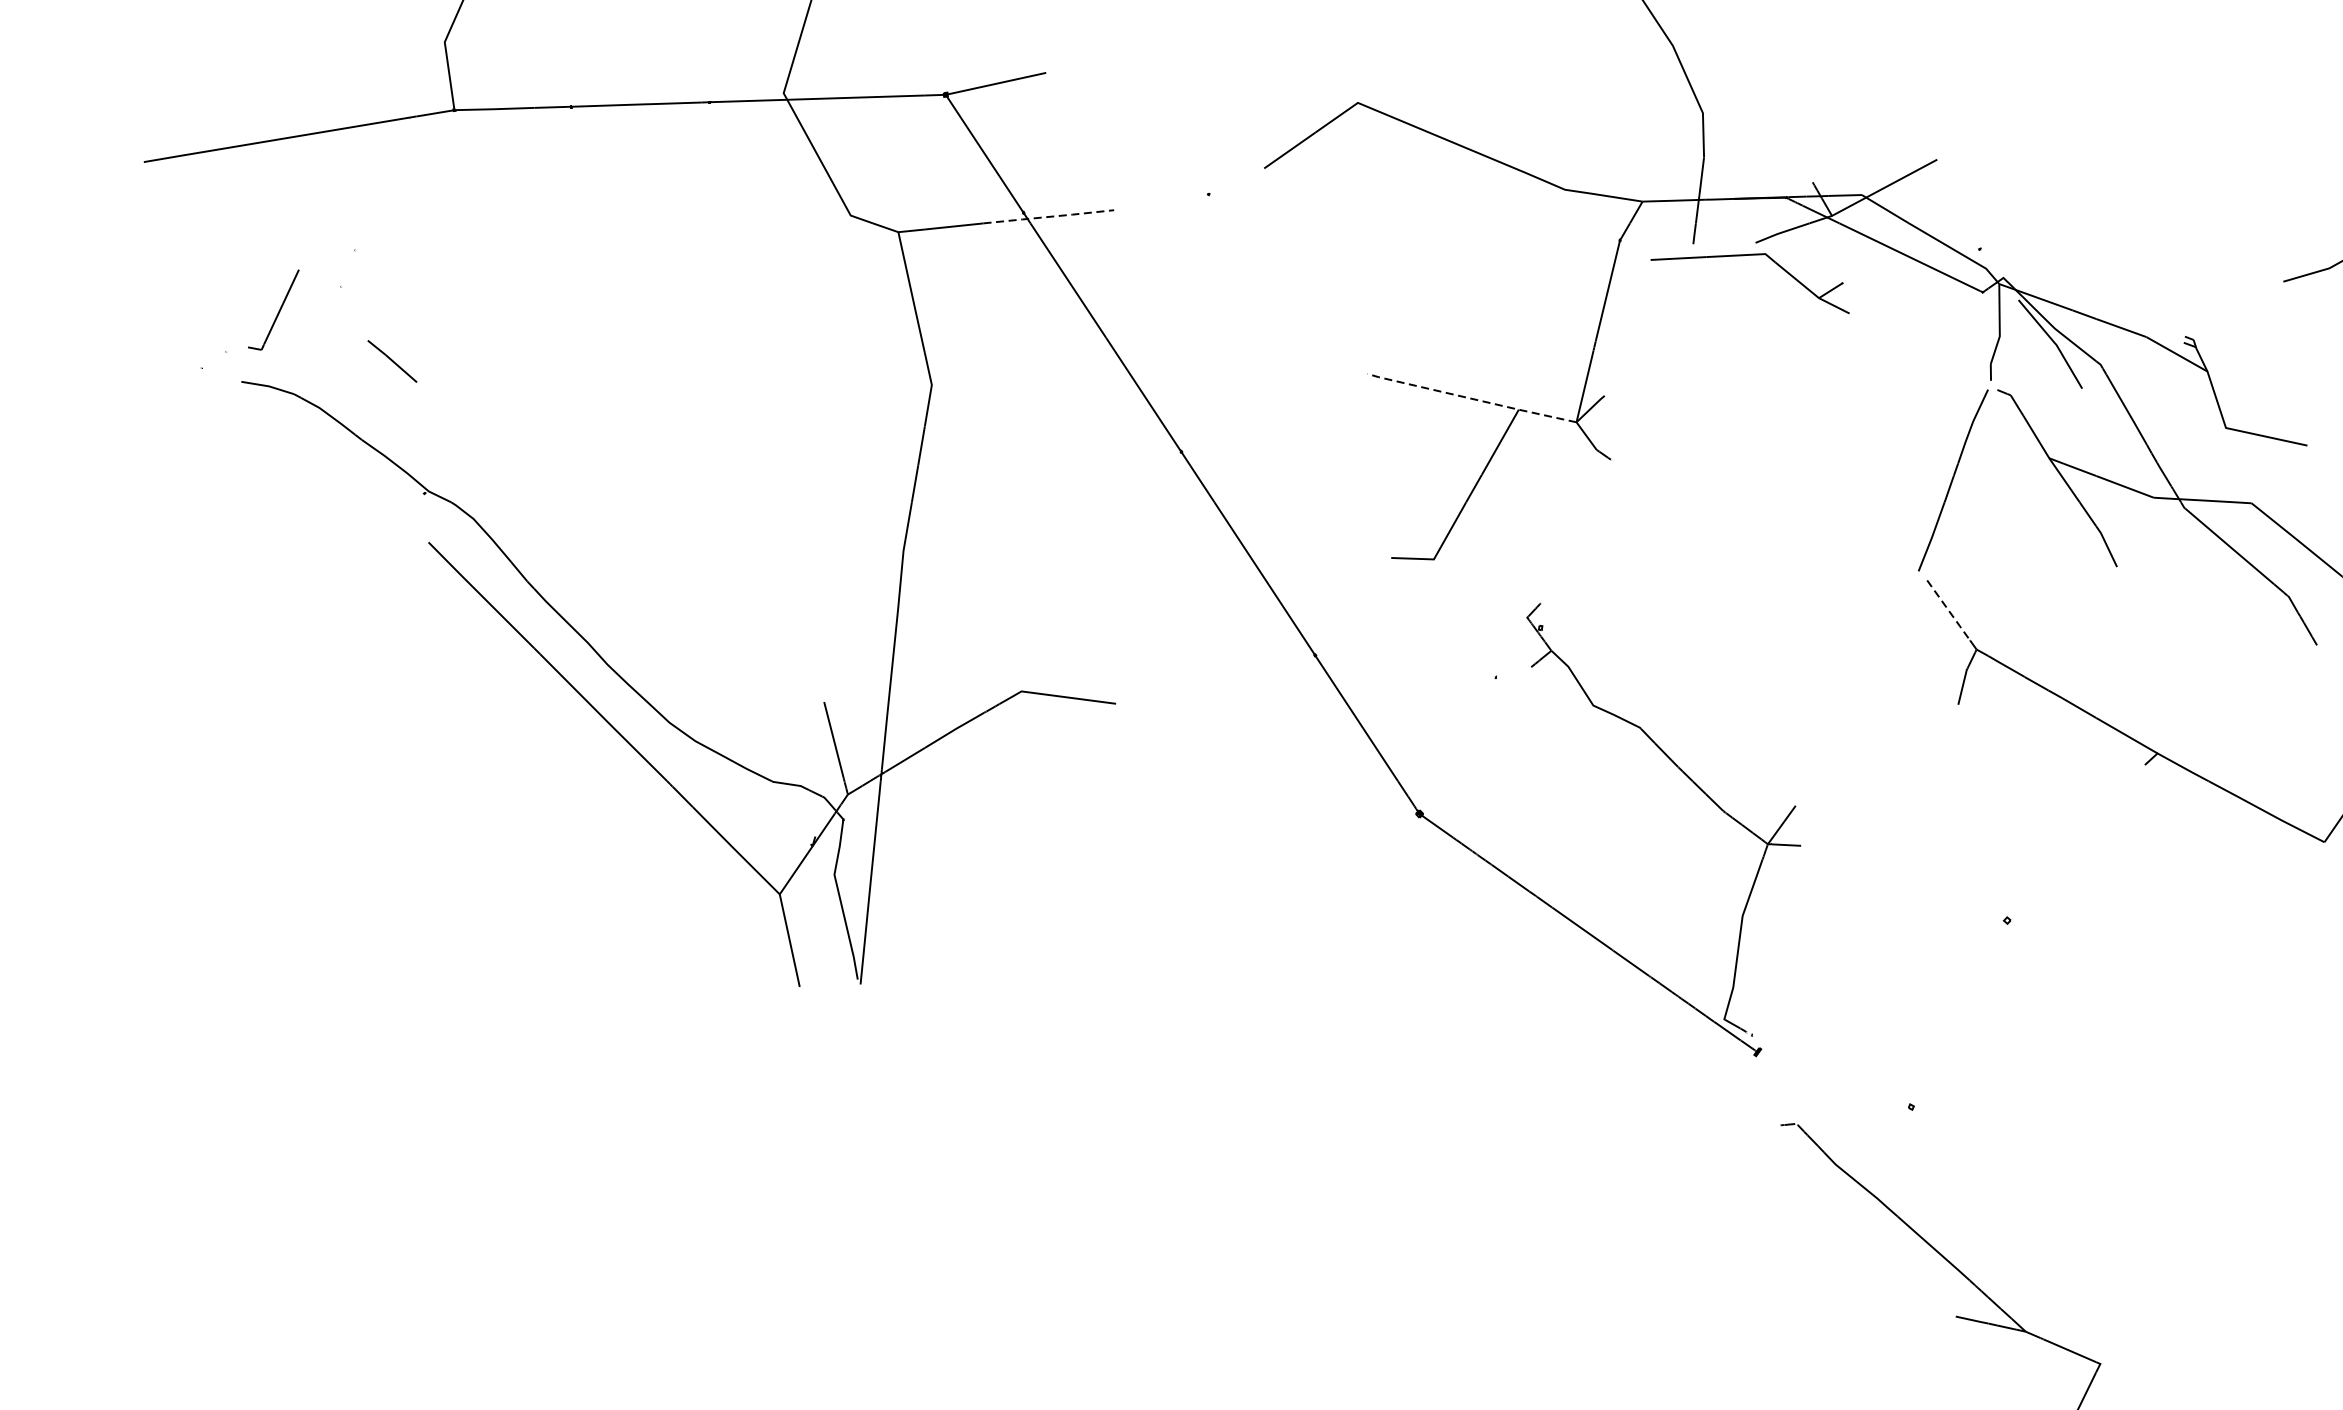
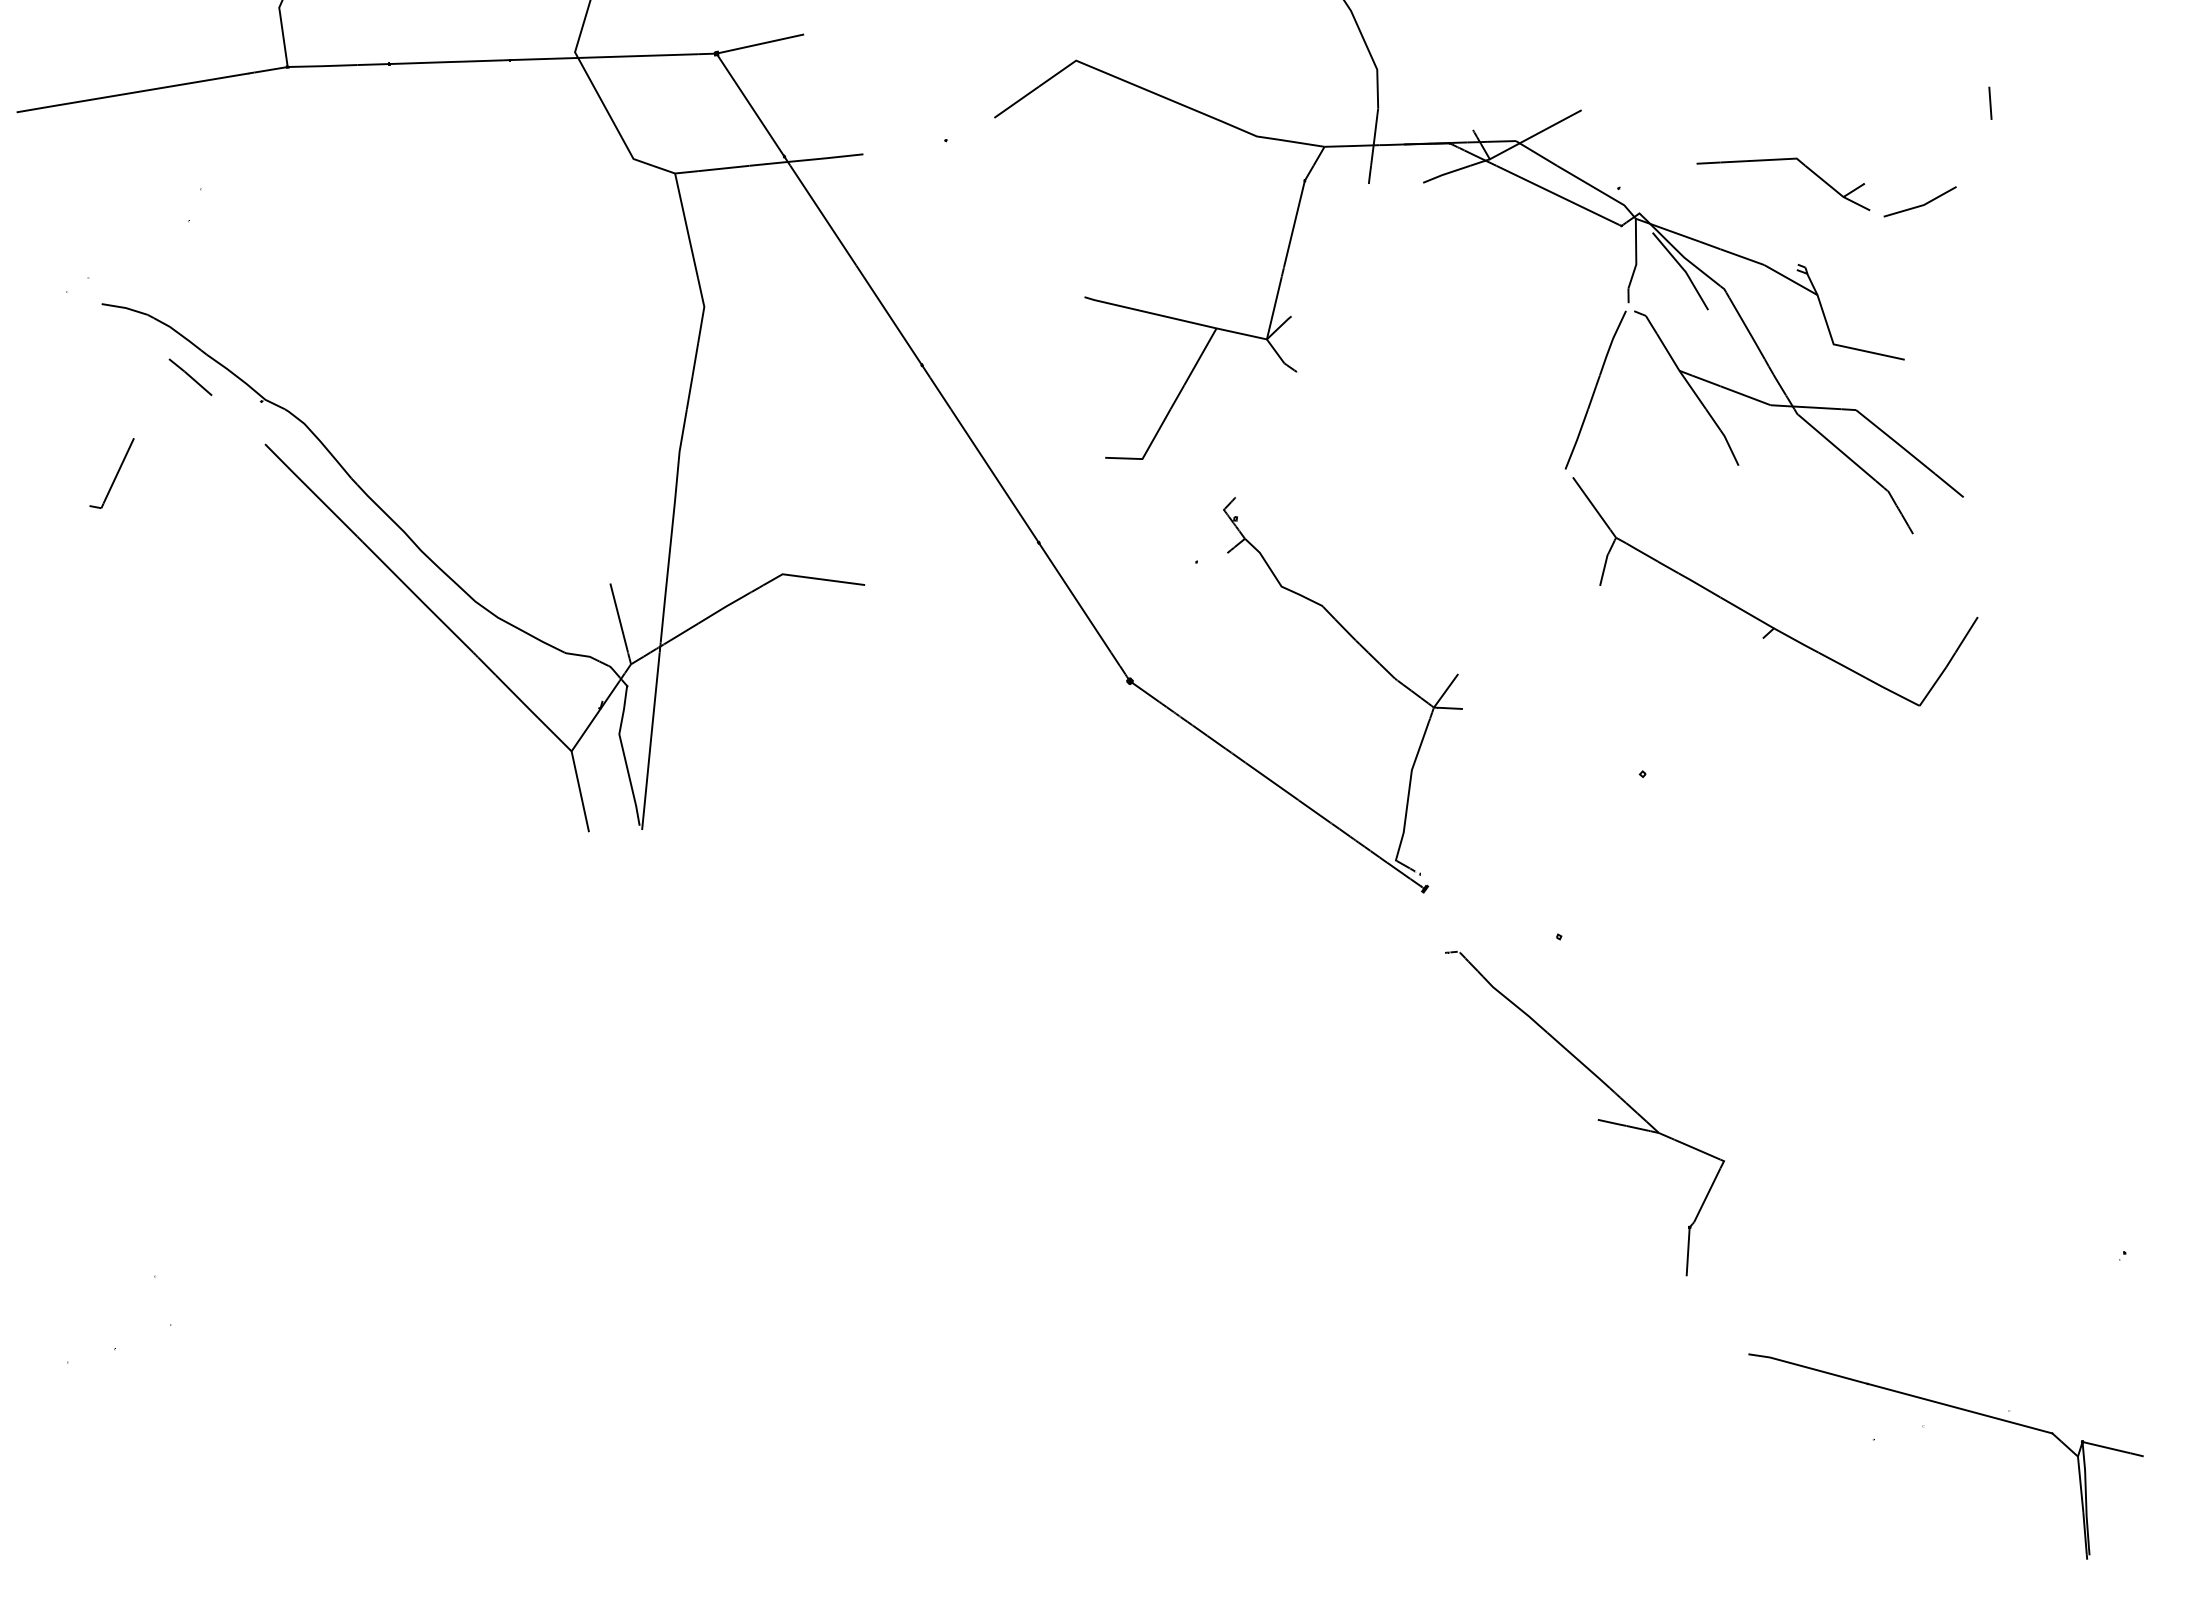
line: (1048, 217) -> (806, 160), dashed -> solid
part: (1750, 256) -> (1783, 160), moved
part: (273, 310) -> (111, 473), moved
line: (392, 360) -> (190, 376), moved
line: (1470, 398) -> (1174, 318), dashed -> solid
line: (1949, 612) -> (1592, 505), dashed -> solid

